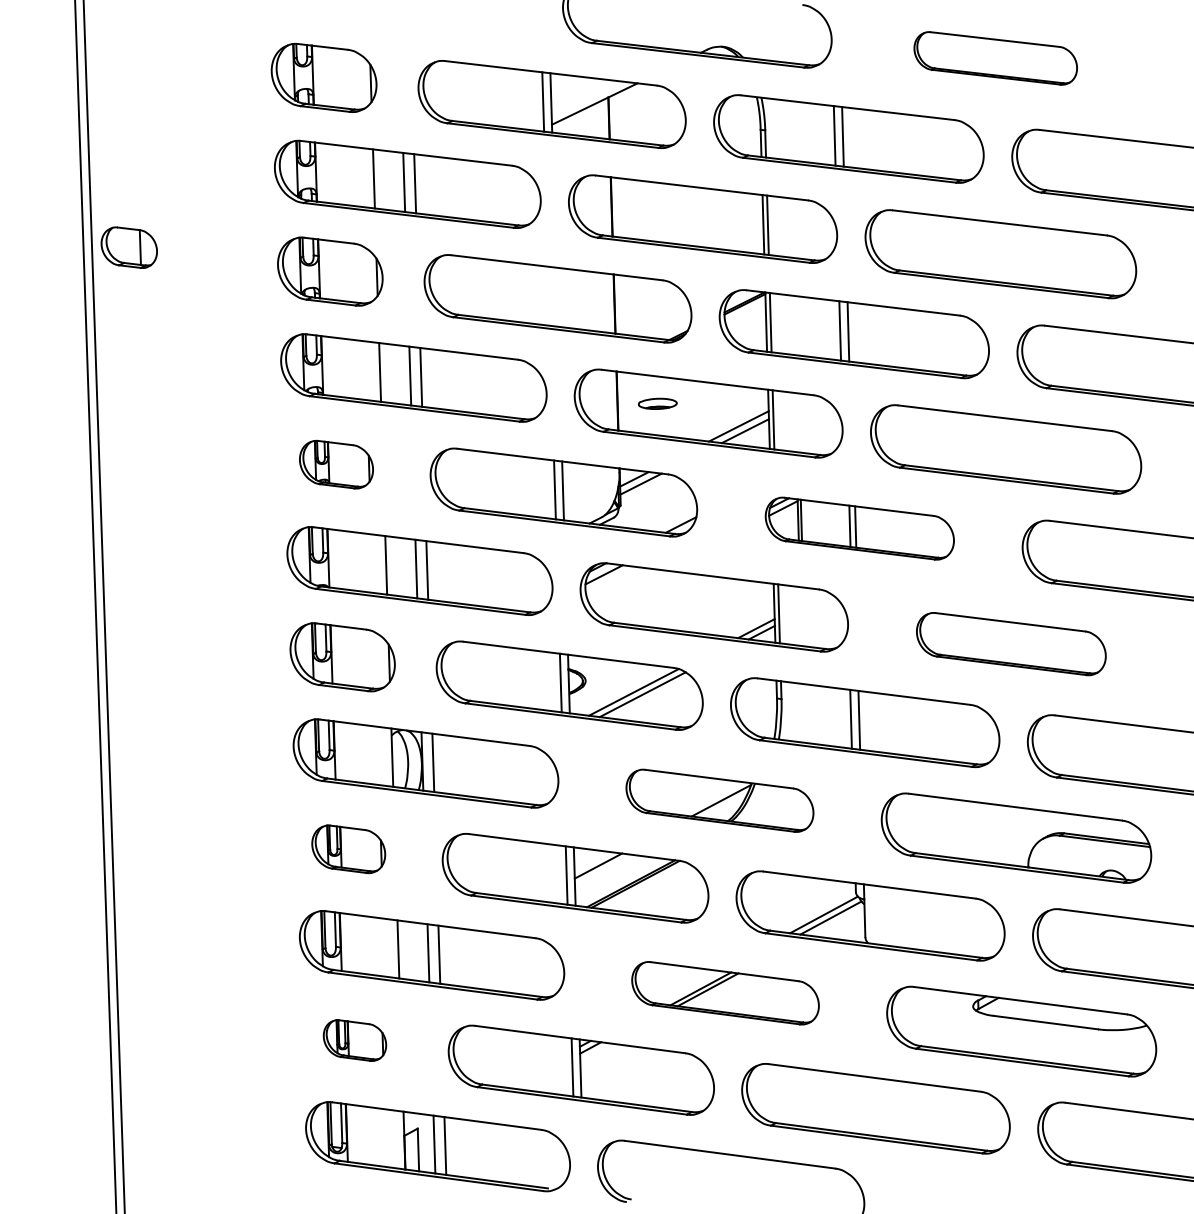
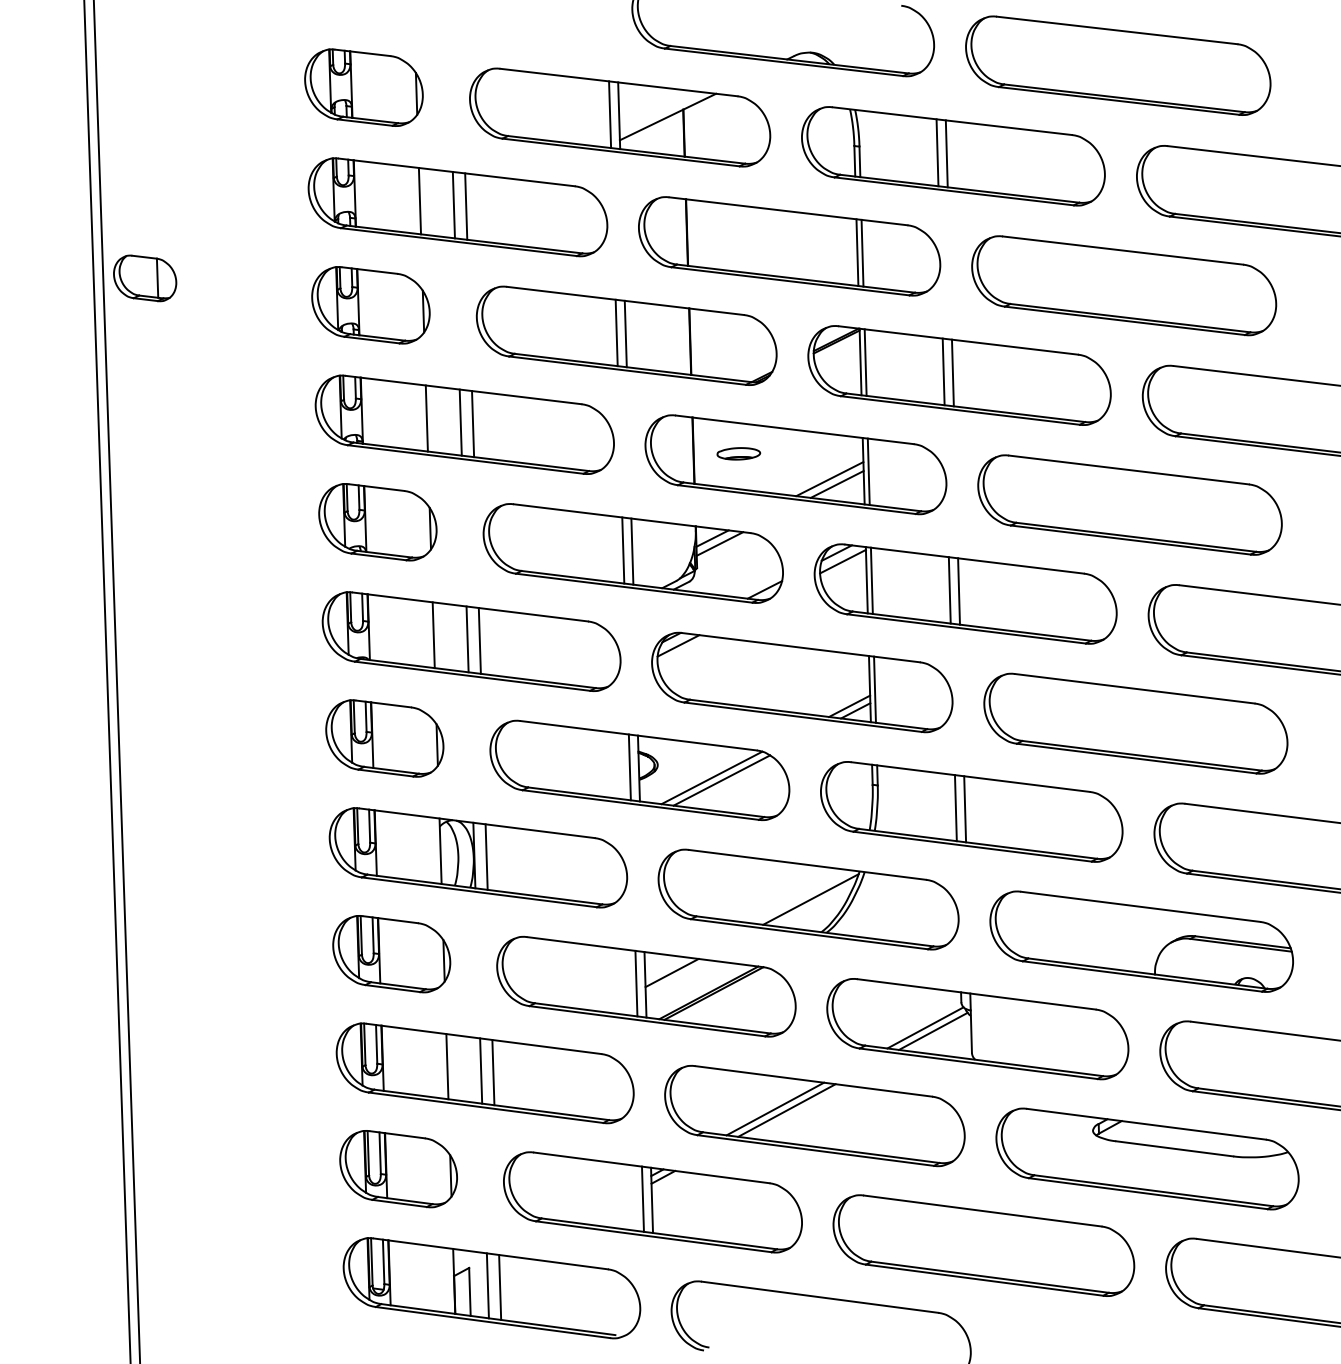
part: (995, 58) -> (1118, 65), size x1.67
line: (548, 295) -> (616, 332), added
line: (557, 296) -> (626, 333), added
part: (336, 464) -> (377, 521), size x1.43
part: (859, 528) -> (965, 593), size x1.43
part: (1011, 643) -> (1136, 723), size x1.43
part: (719, 800) -> (808, 899), size x1.43
part: (348, 849) -> (391, 954), size x1.43
part: (725, 992) -> (814, 1115), size x1.43
part: (354, 1040) -> (398, 1168), size x1.67

